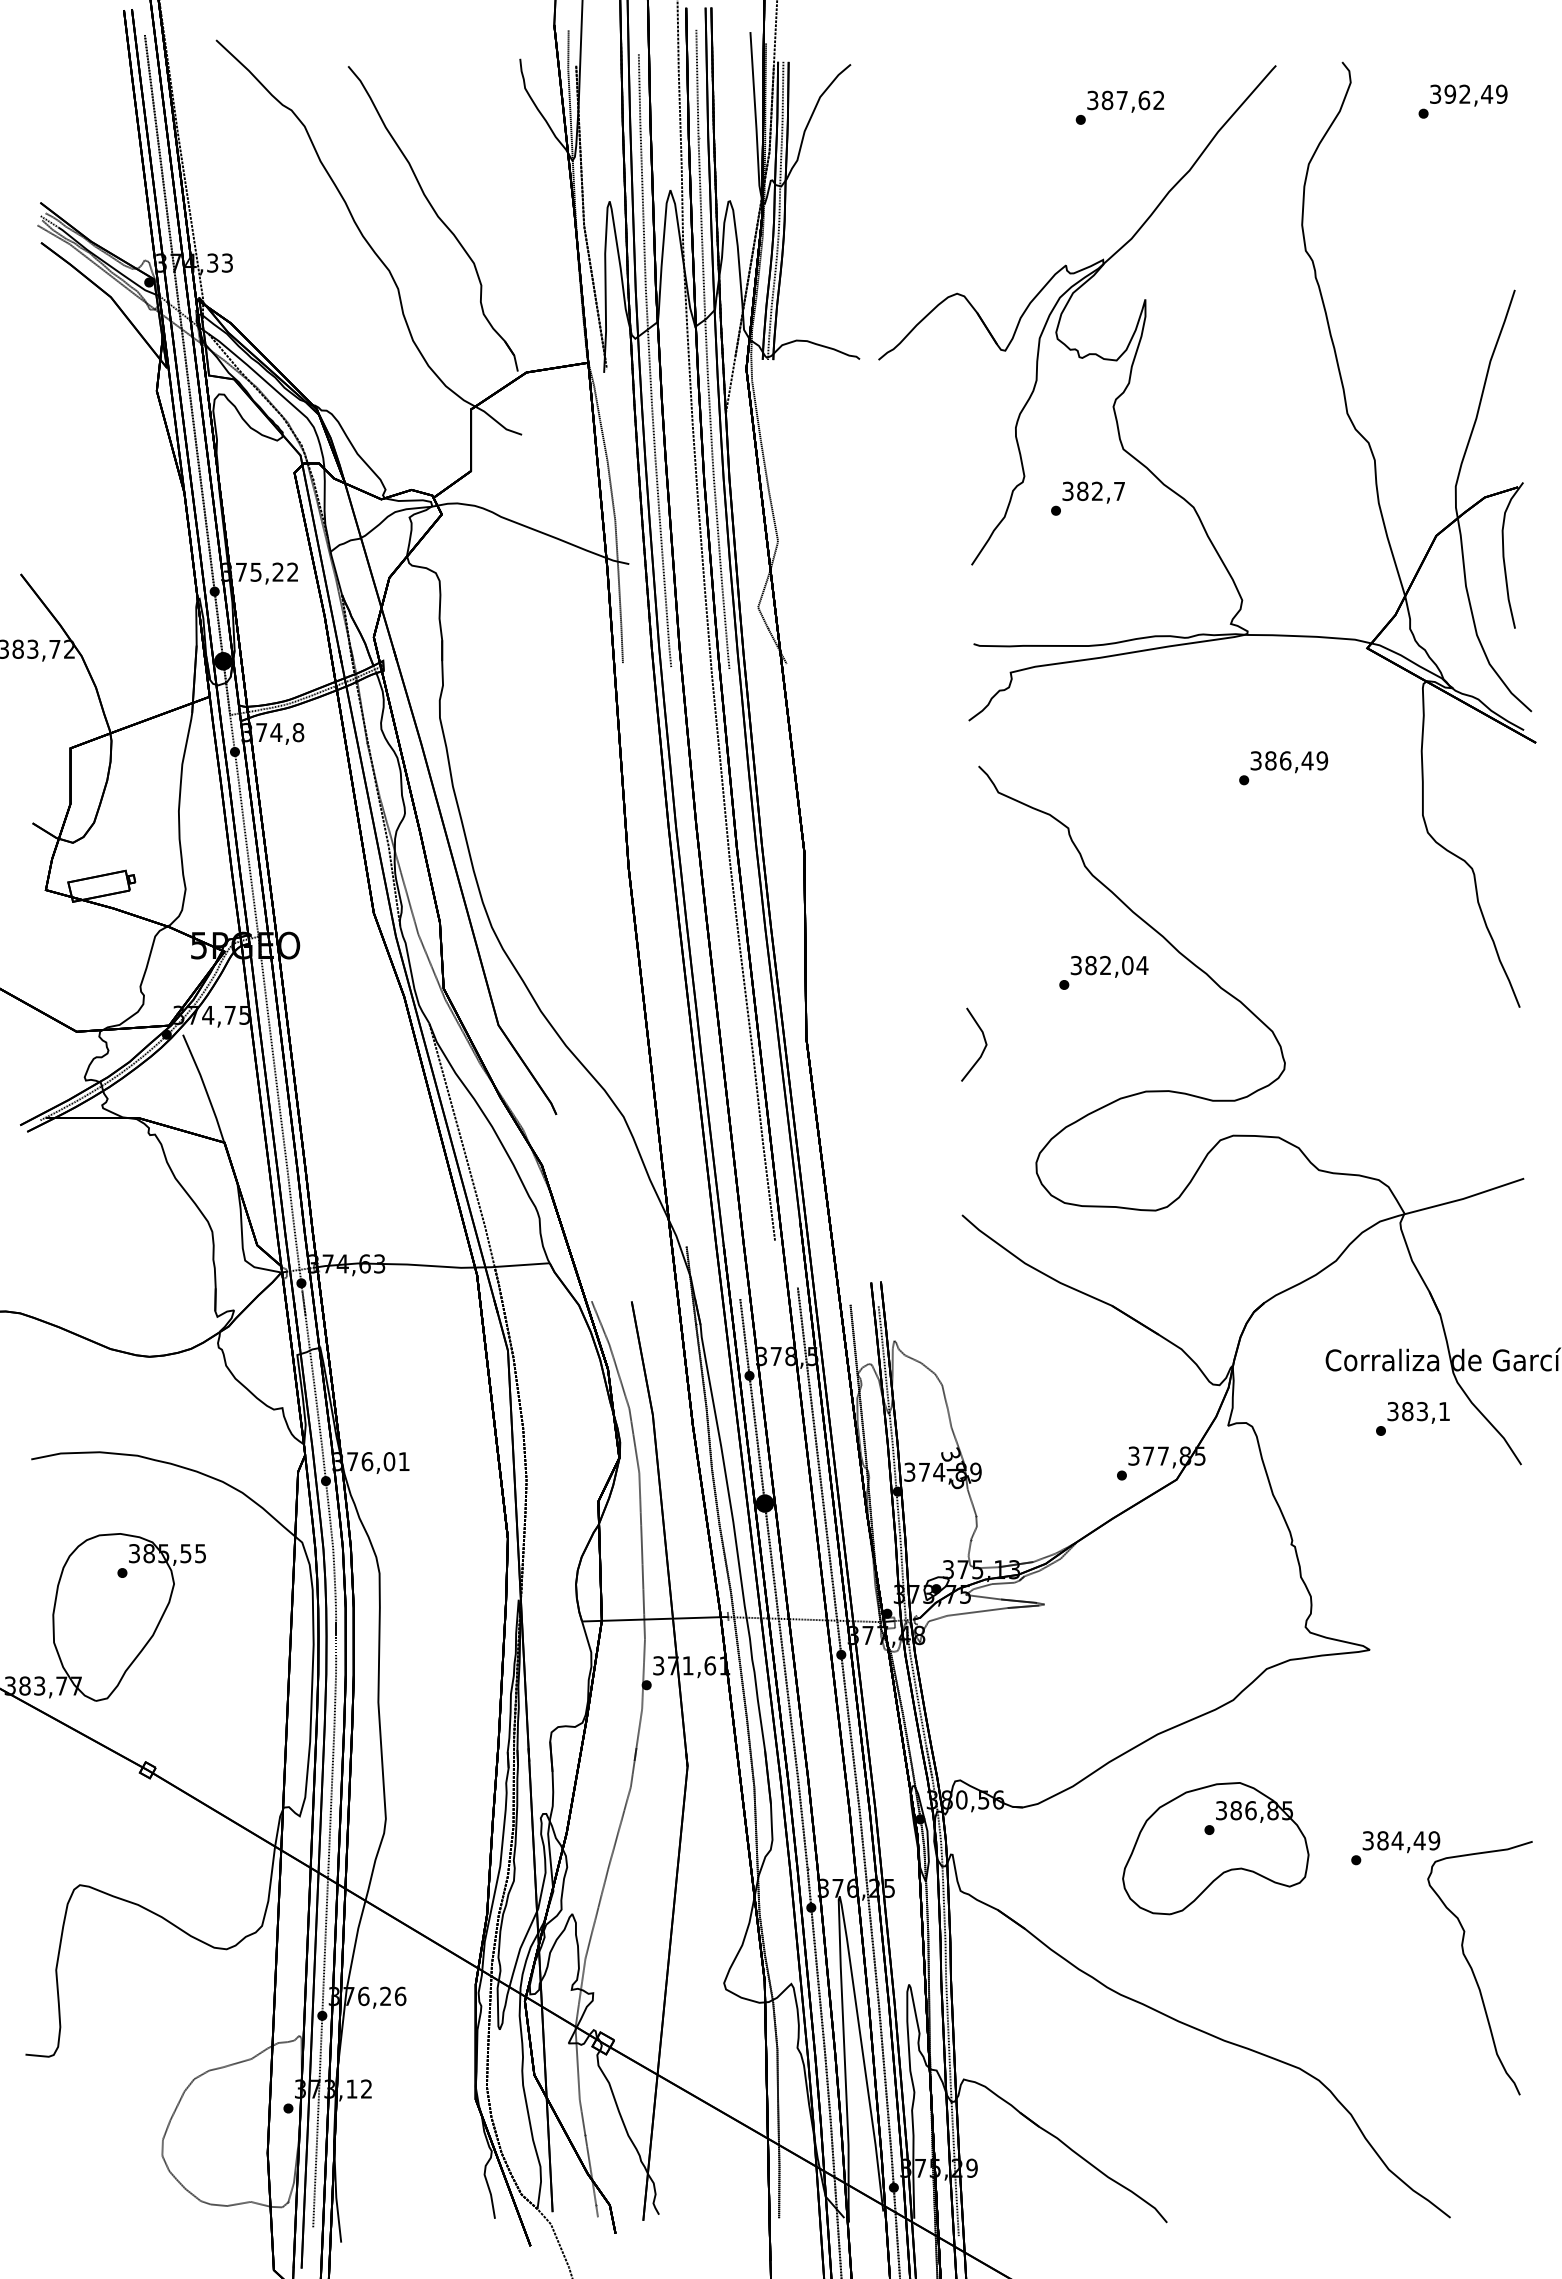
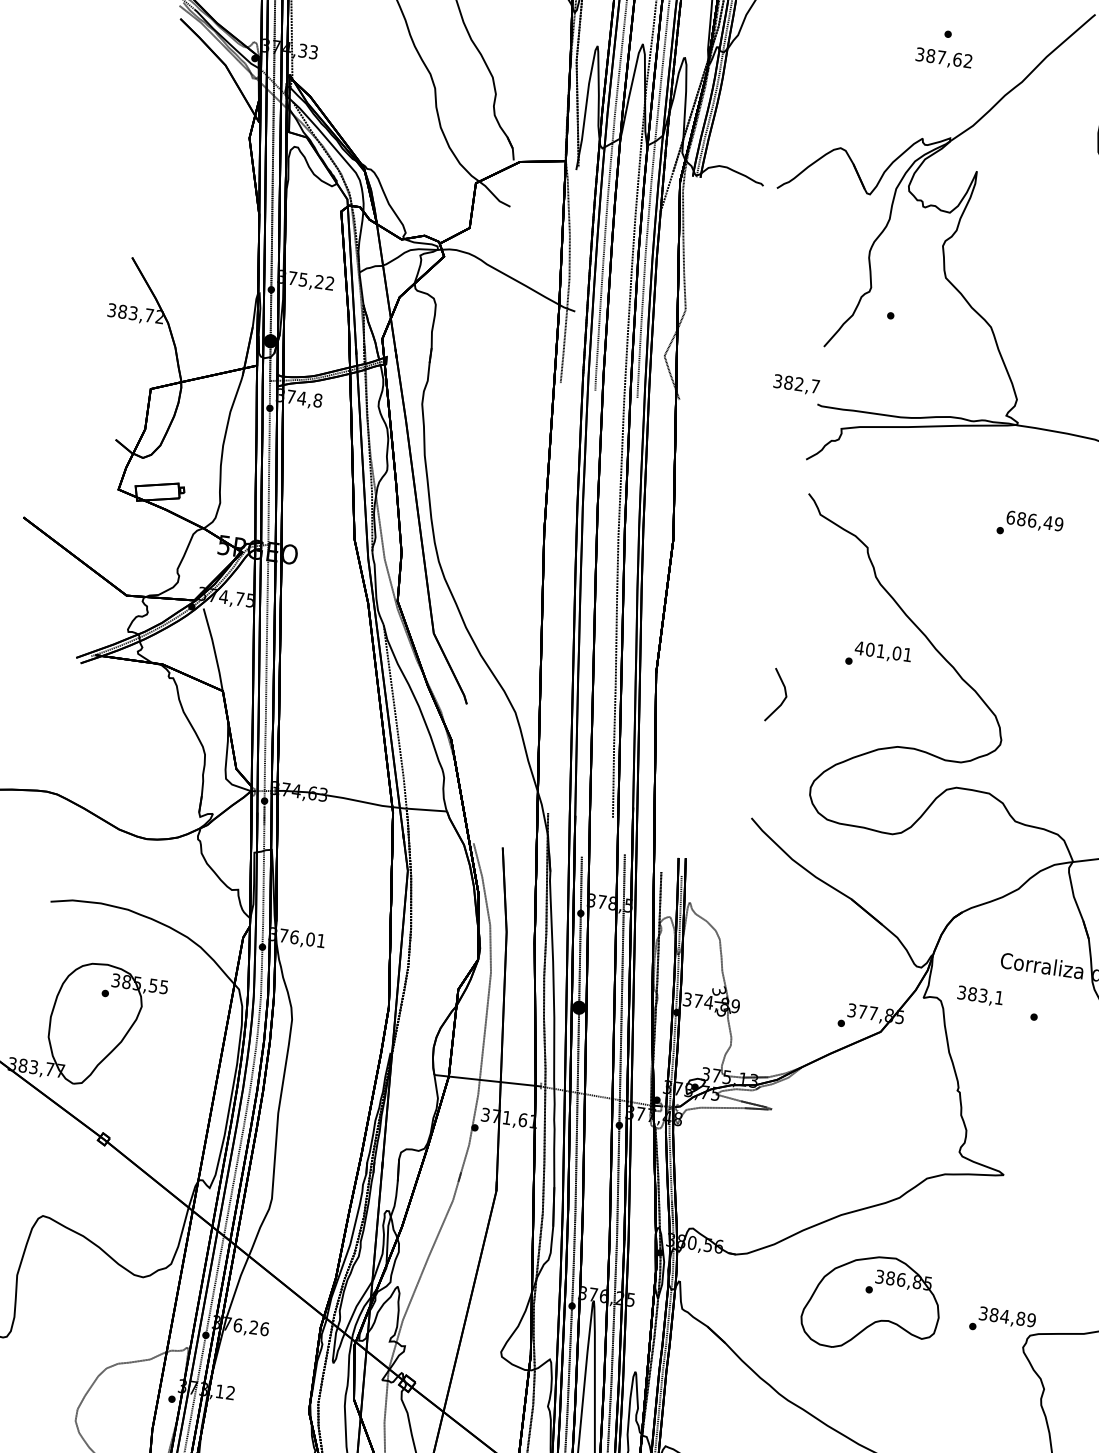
text: (1125, 101) -> (943, 58), moved
text: (1093, 492) -> (796, 384), moved
text: (1256, 760) -> (1011, 517), 386,49 -> 686,49
text: (1109, 965) -> (883, 651), 382,04 -> 401,01
text: (1418, 1412) -> (980, 996), moved
text: (1419, 1840) -> (1020, 1318), 384,49 -> 384,89

